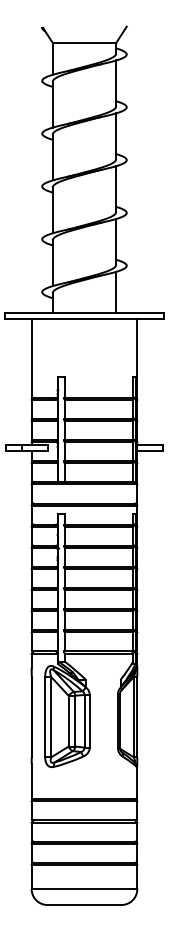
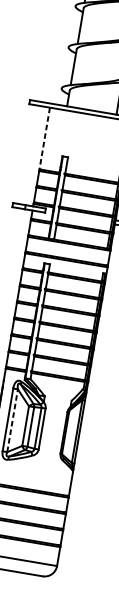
line: (31, 358) -> (44, 138), solid -> dashed
line: (51, 716) -> (12, 420), solid -> dashed

